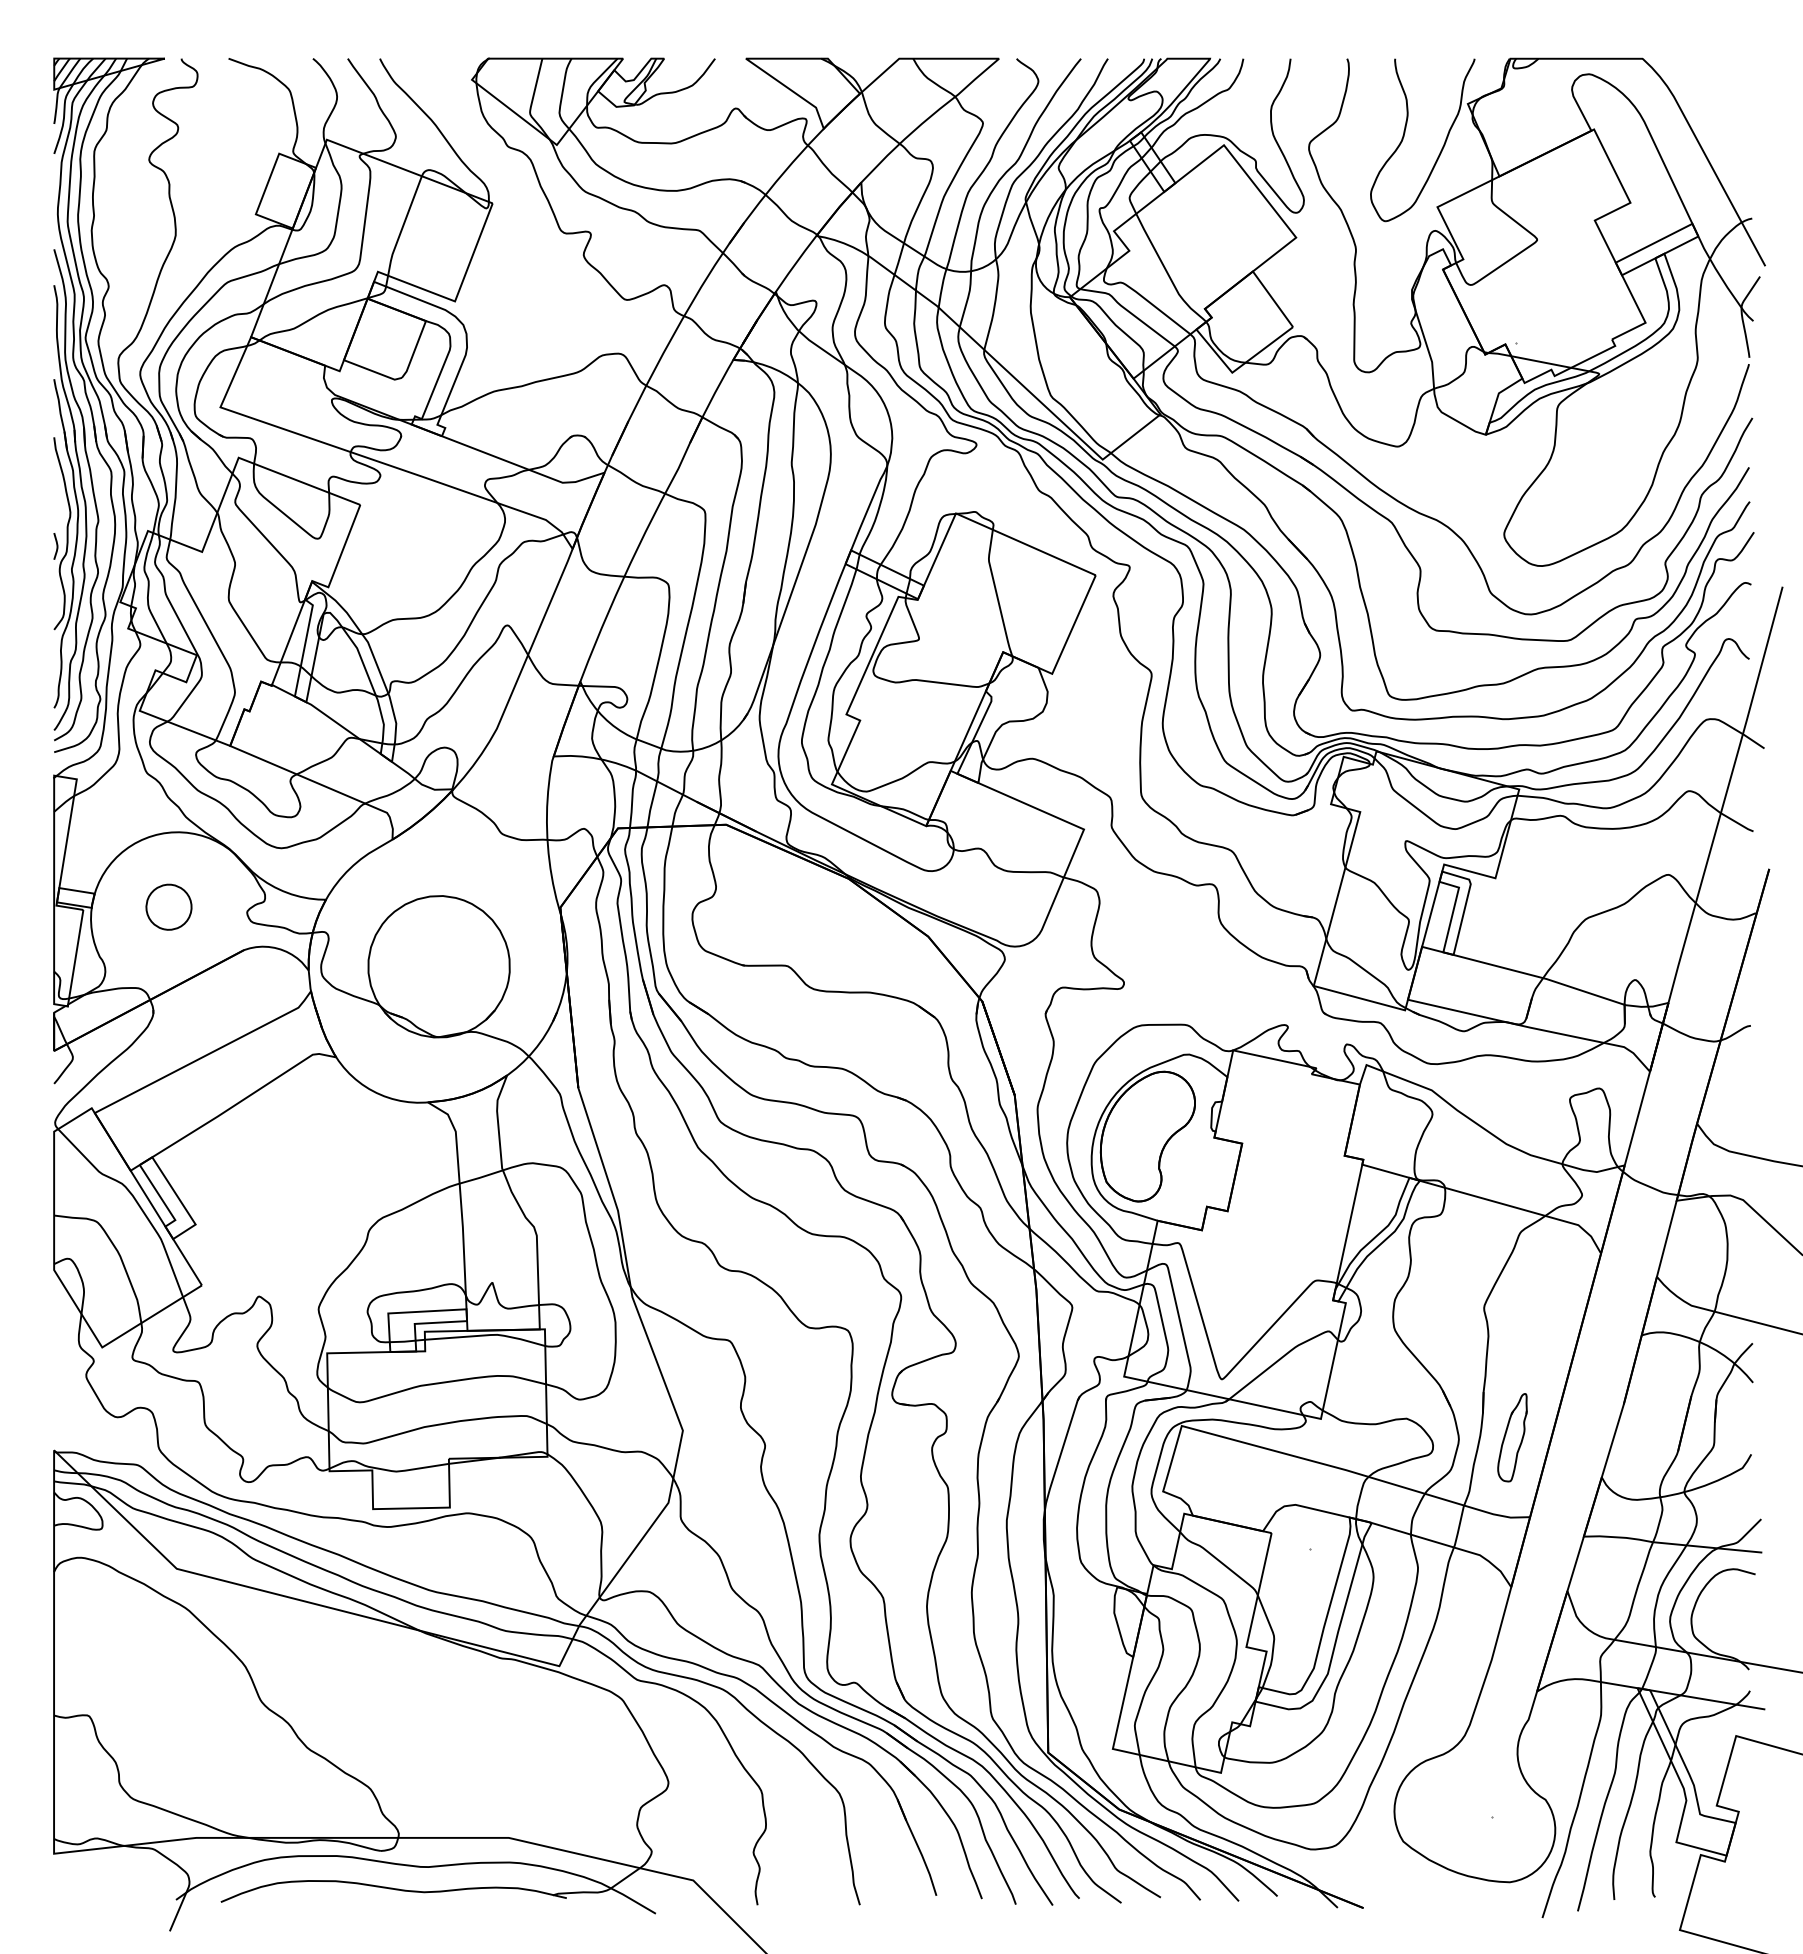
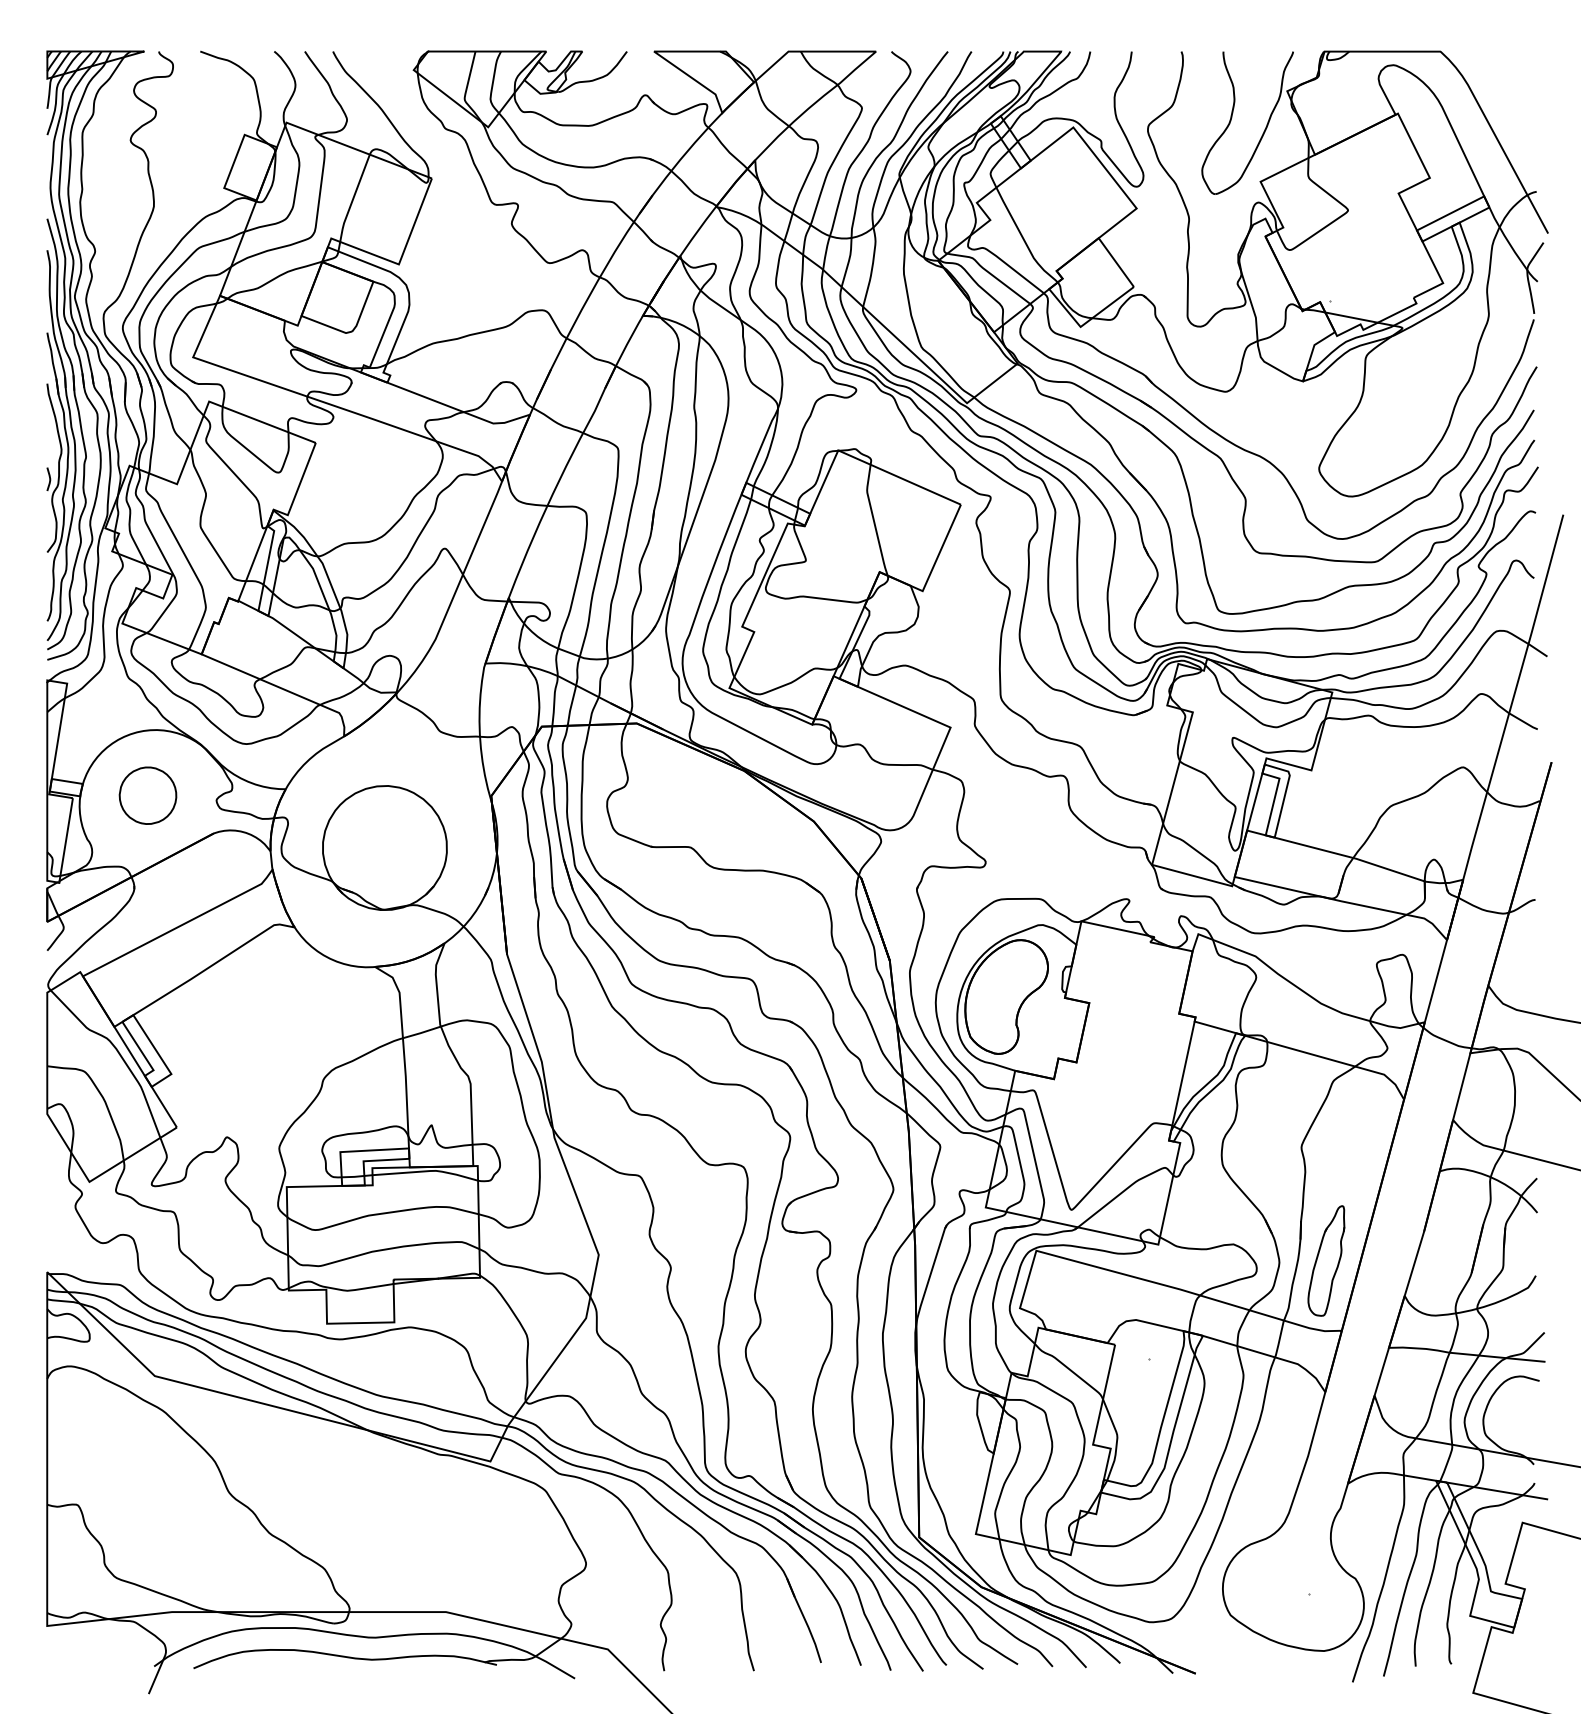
part: (168, 907) -> (147, 796), size x1.43
part: (1512, 1437) -> (1326, 1260), size x1.43

